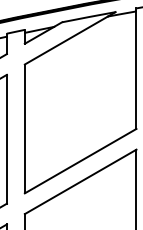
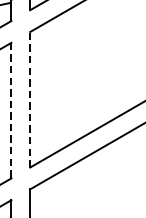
line: (24, 128) -> (29, 99), solid -> dashed
line: (6, 139) -> (10, 110), solid -> dashed

